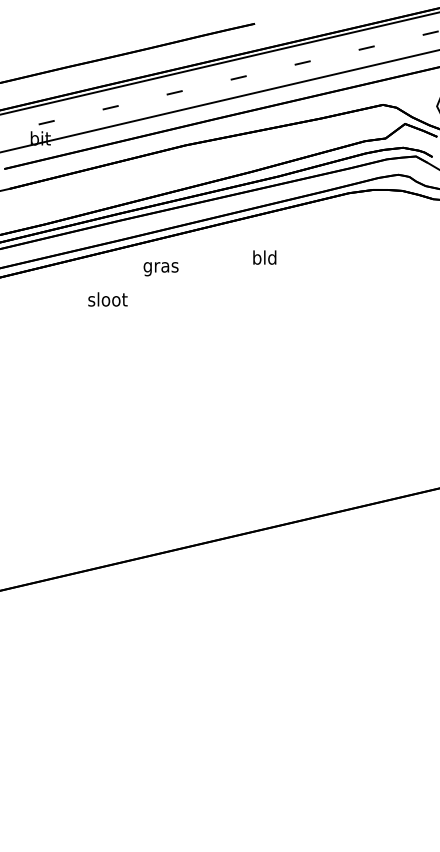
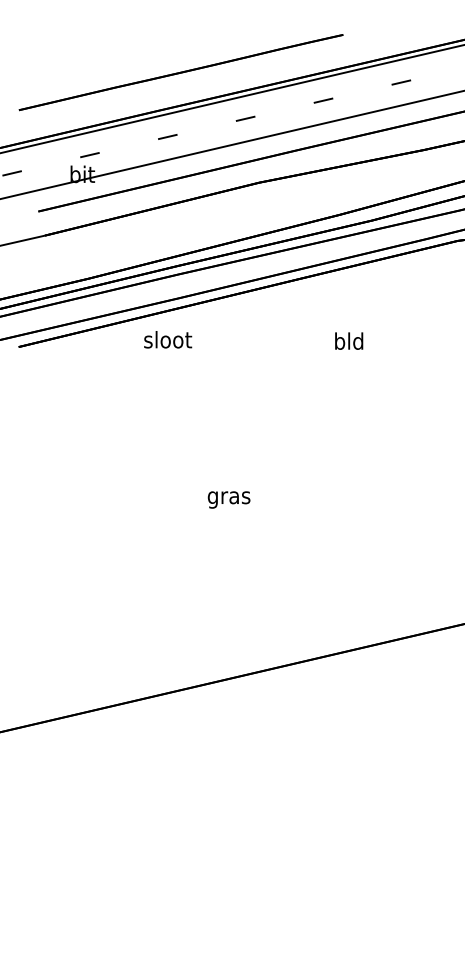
text: (264, 257) -> (348, 341), moved
text: (160, 269) -> (228, 500), moved
text: (107, 299) -> (167, 339), moved

